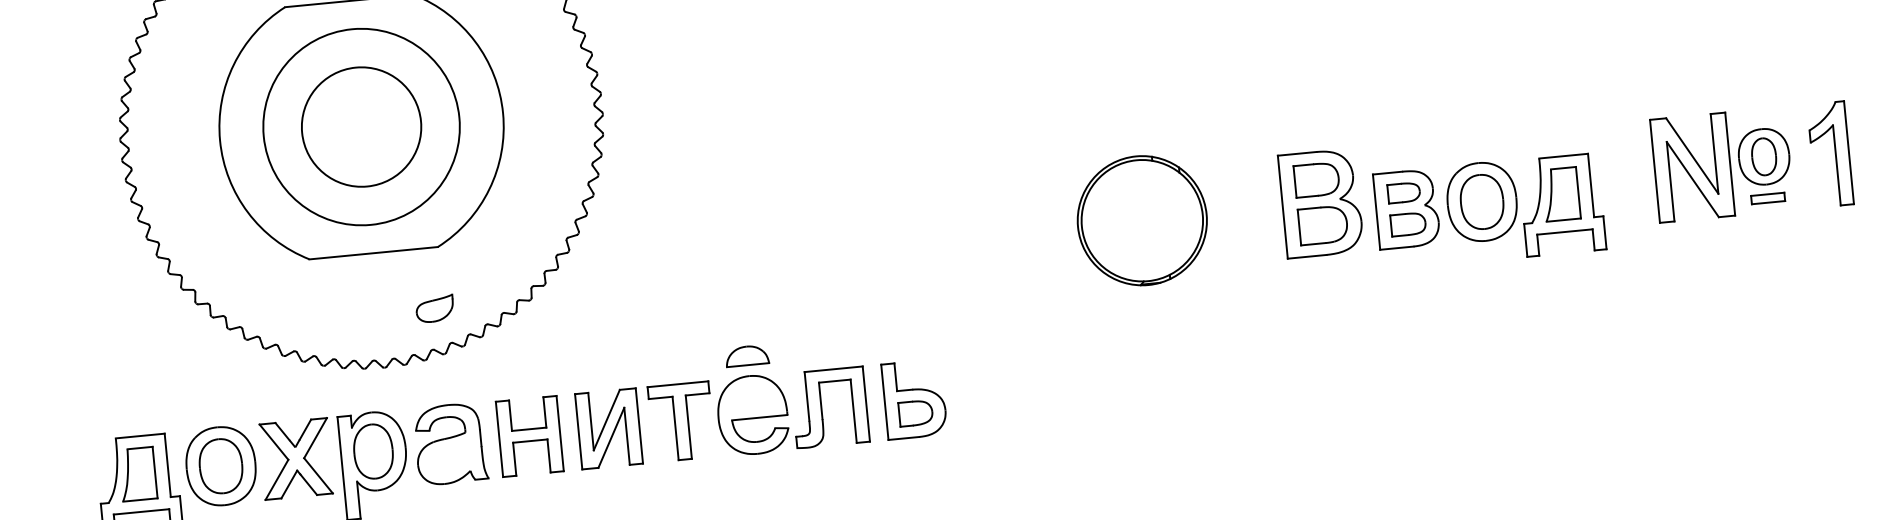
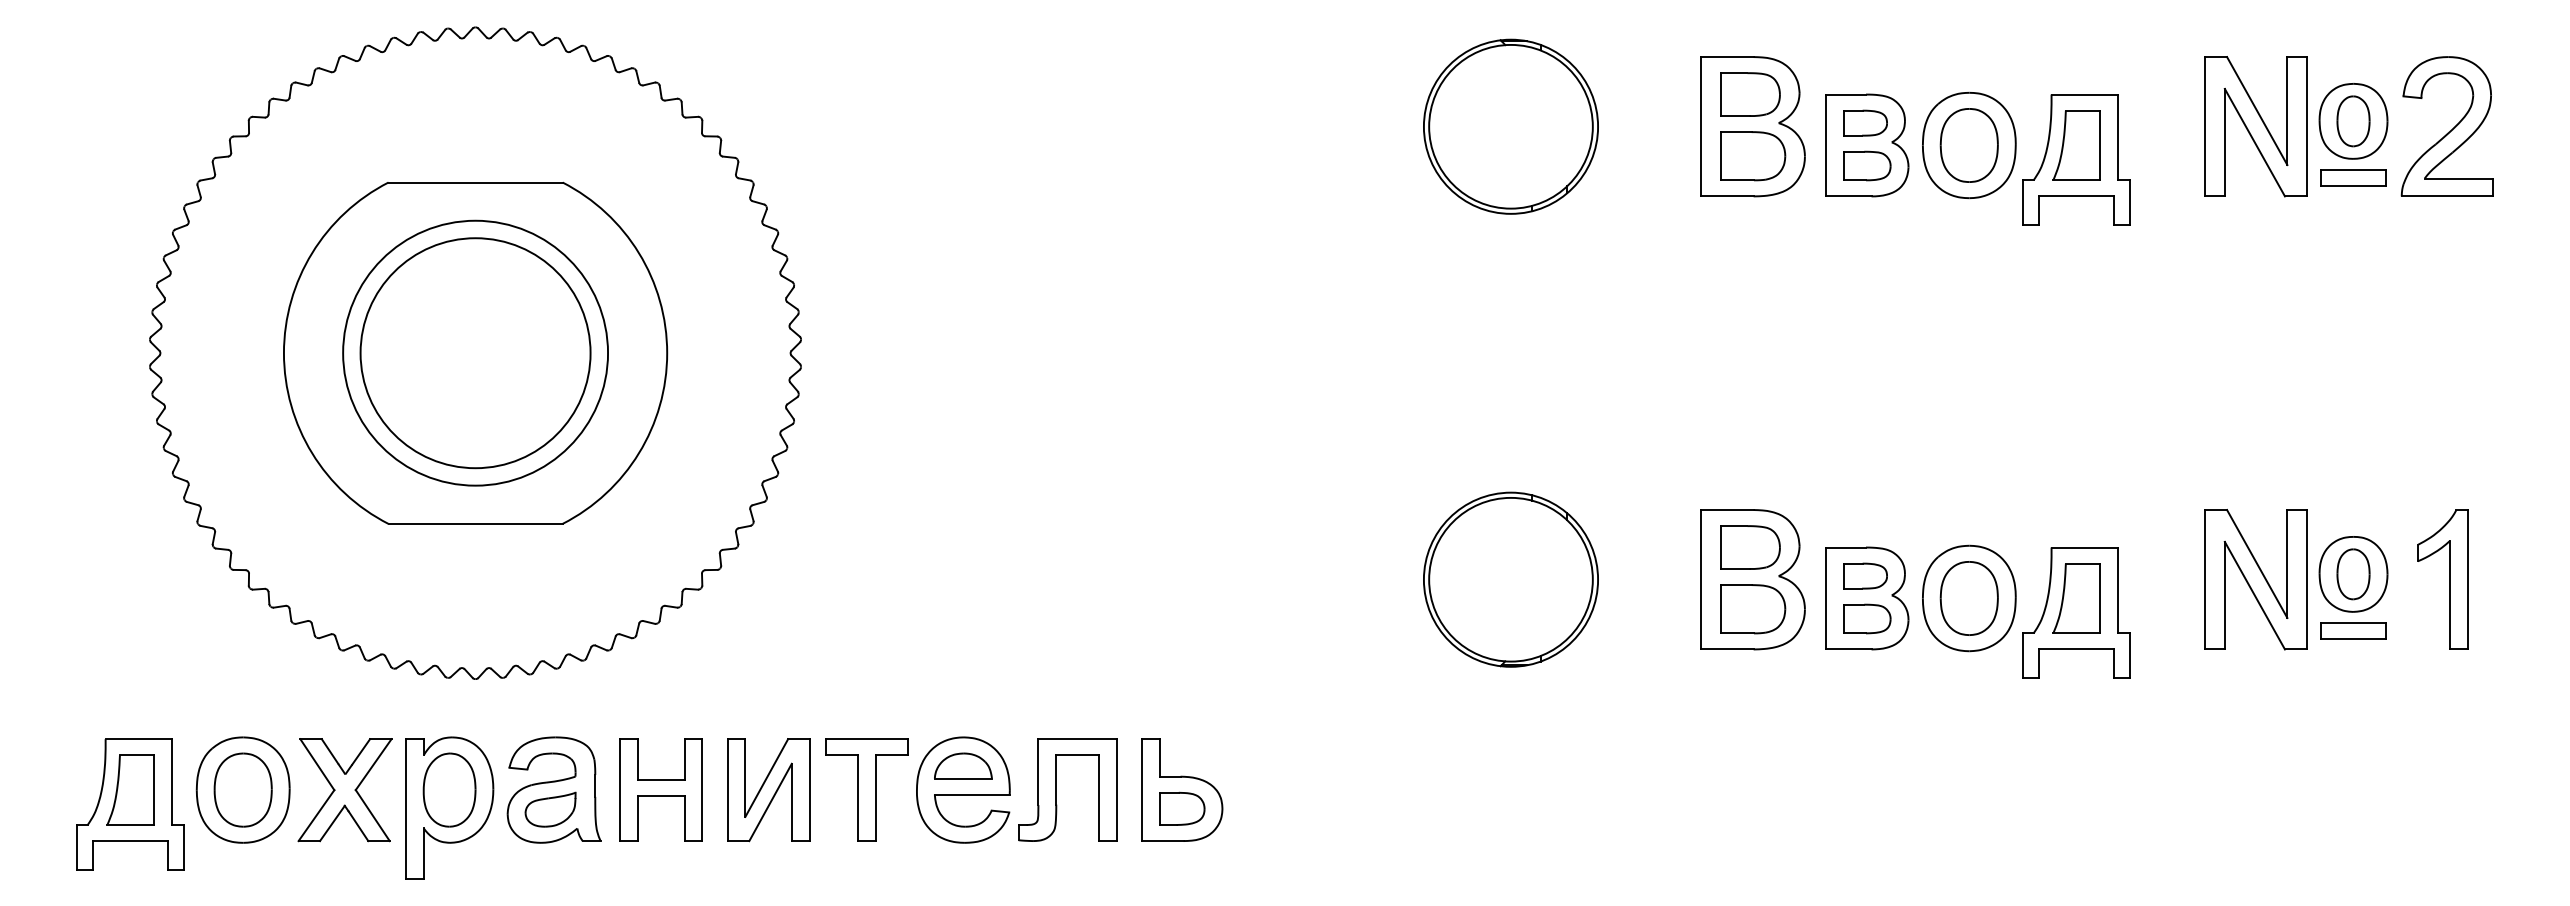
circle: (361, 127) -> (475, 353), size x1.43
part: (1768, 198) -> (2353, 630), size x1.43
part: (434, 308) -> (550, 809), moved
part: (747, 355) -> (963, 765), moved

